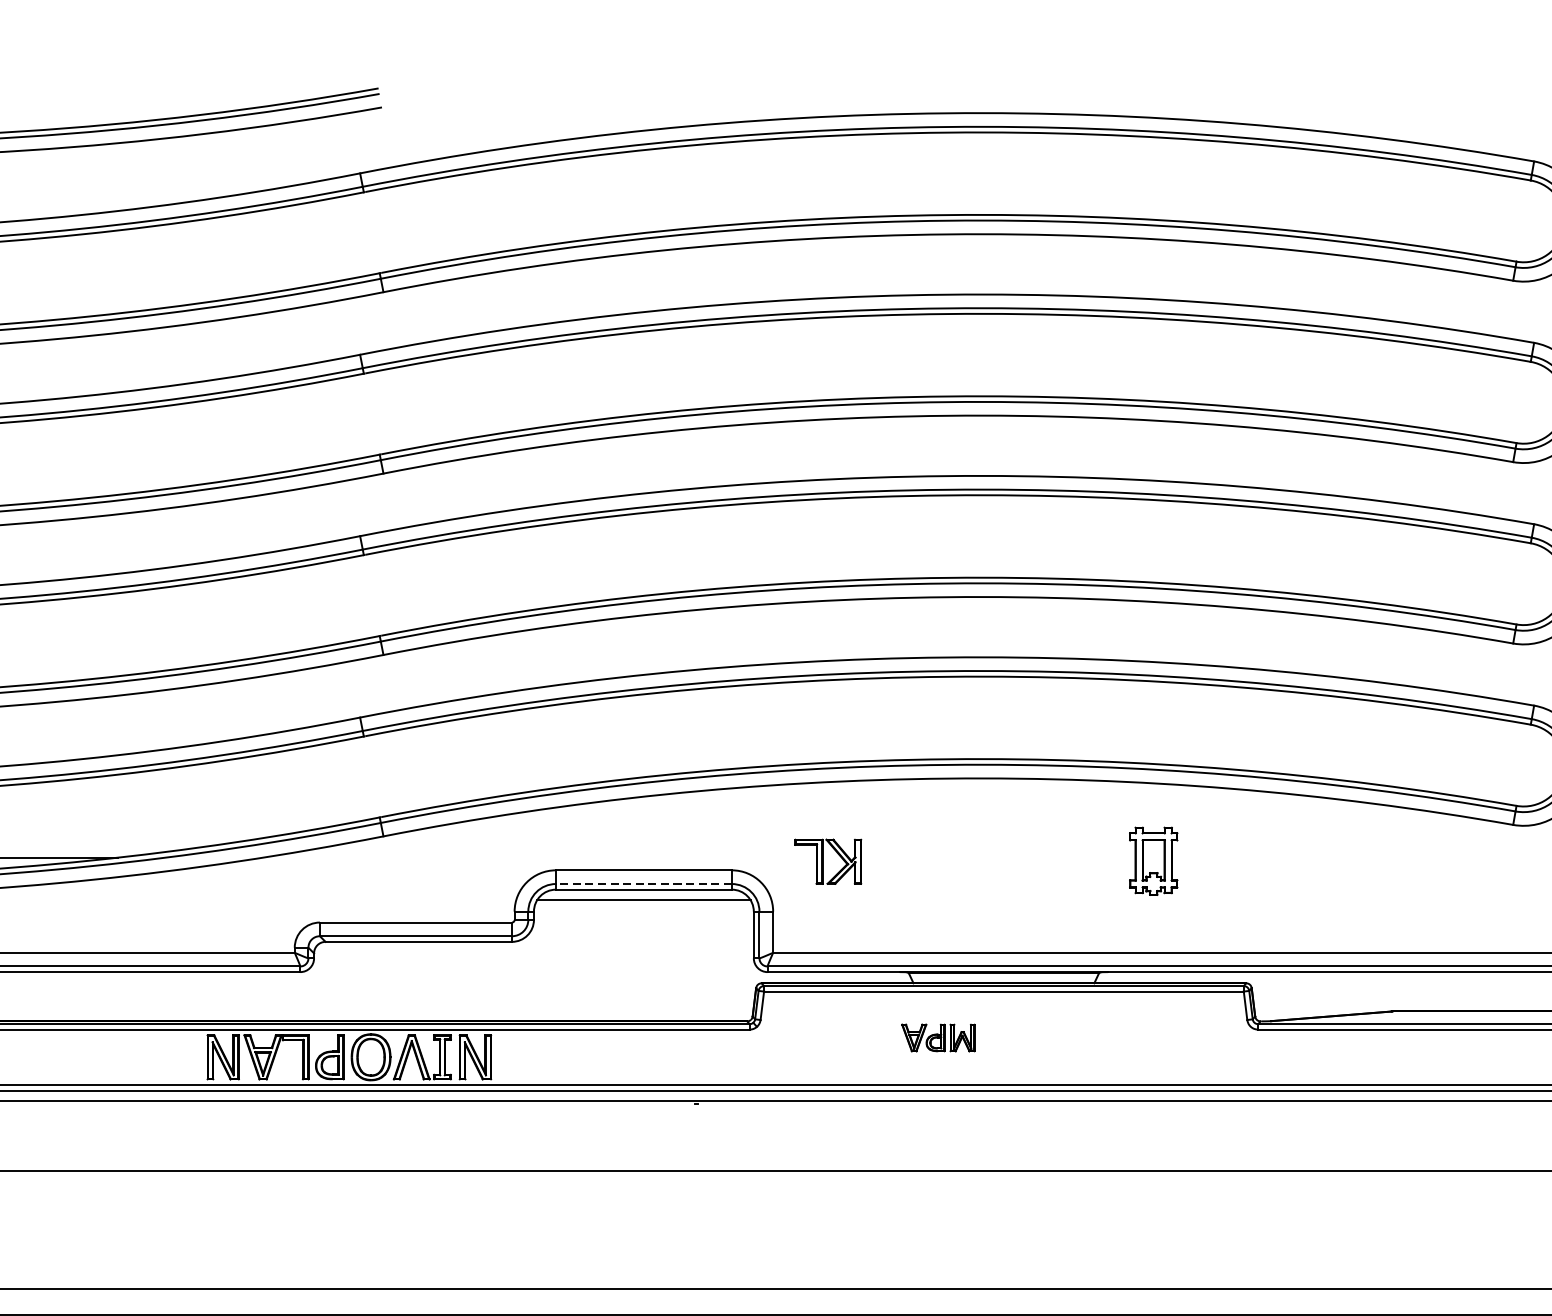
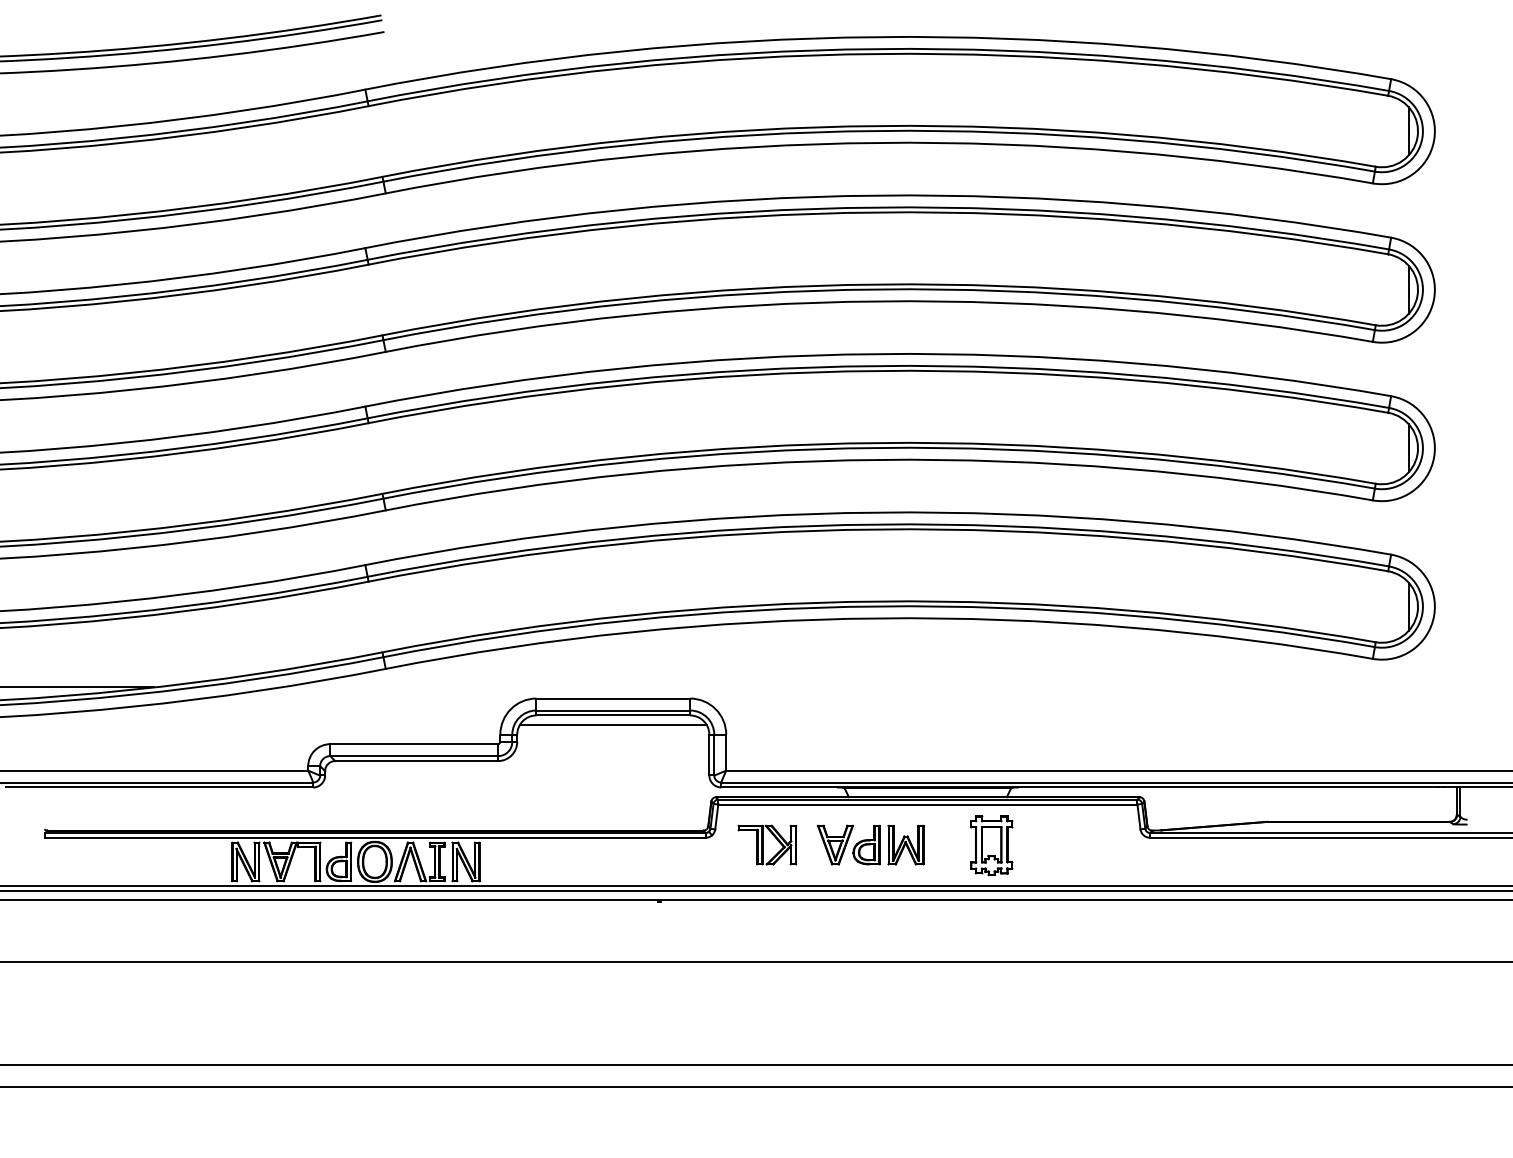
part: (828, 861) -> (767, 844), moved
part: (1153, 861) -> (991, 845), moved
line: (644, 883) -> (613, 710), dashed -> solid
part: (938, 1037) -> (870, 844), size x1.67

